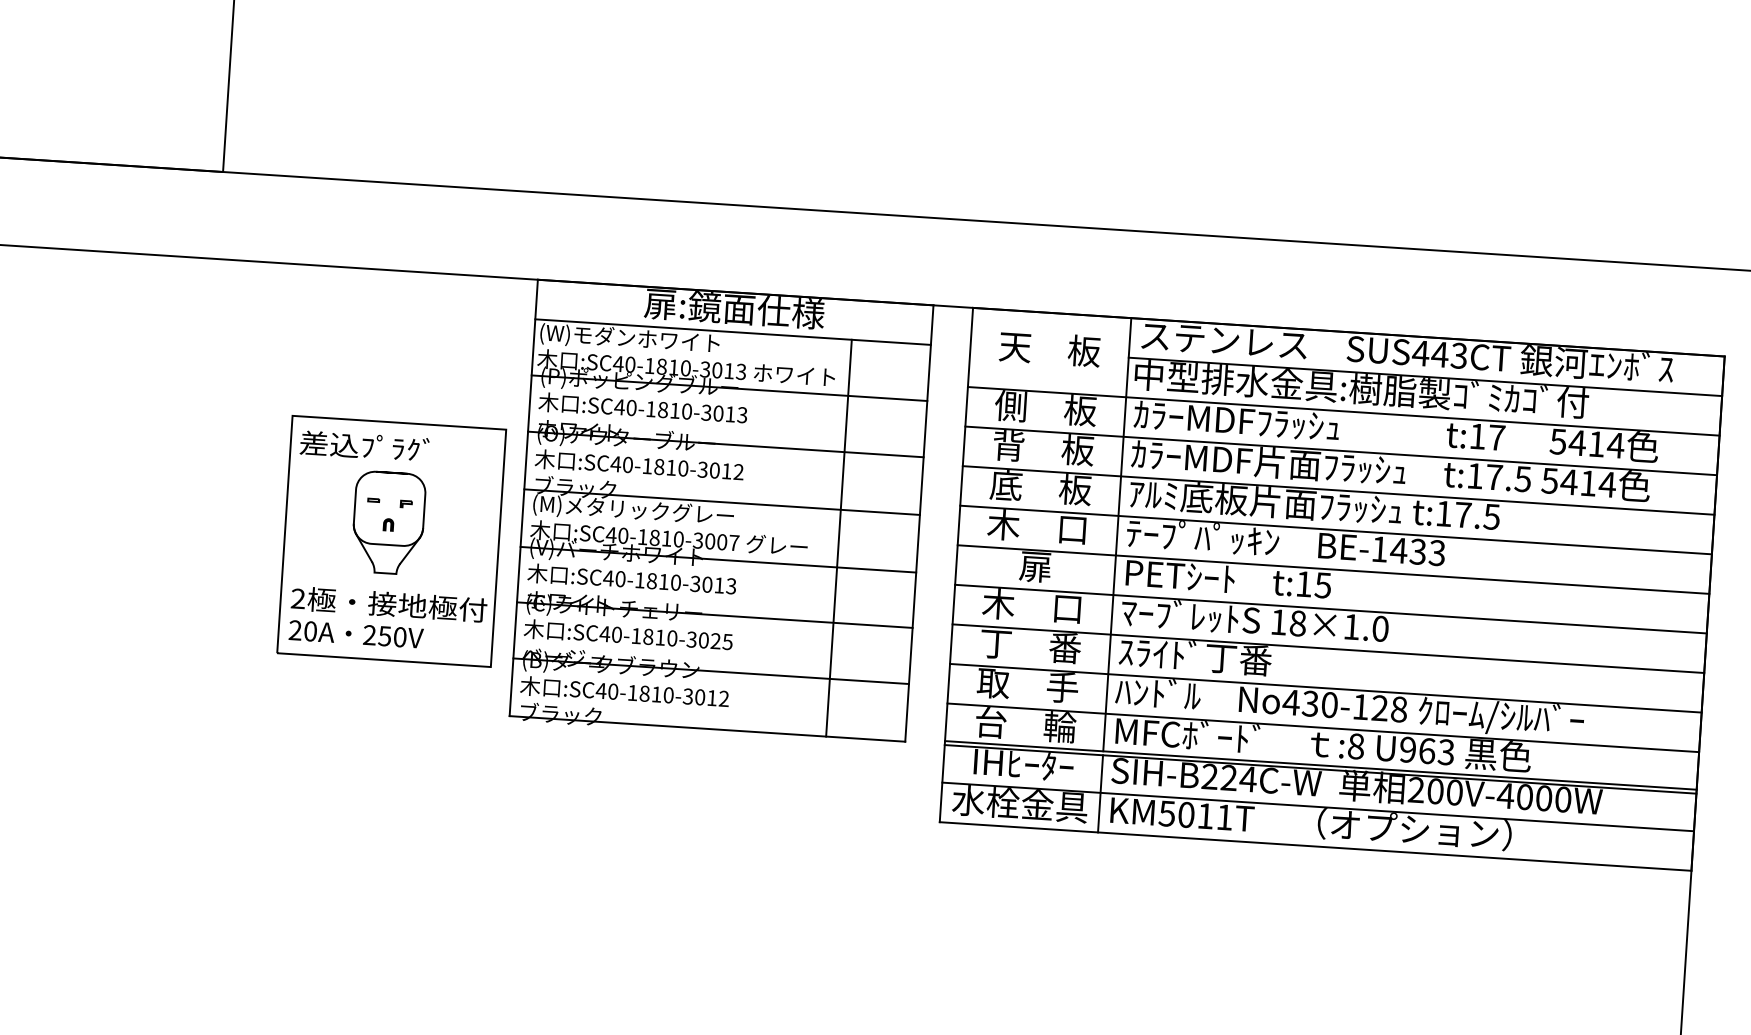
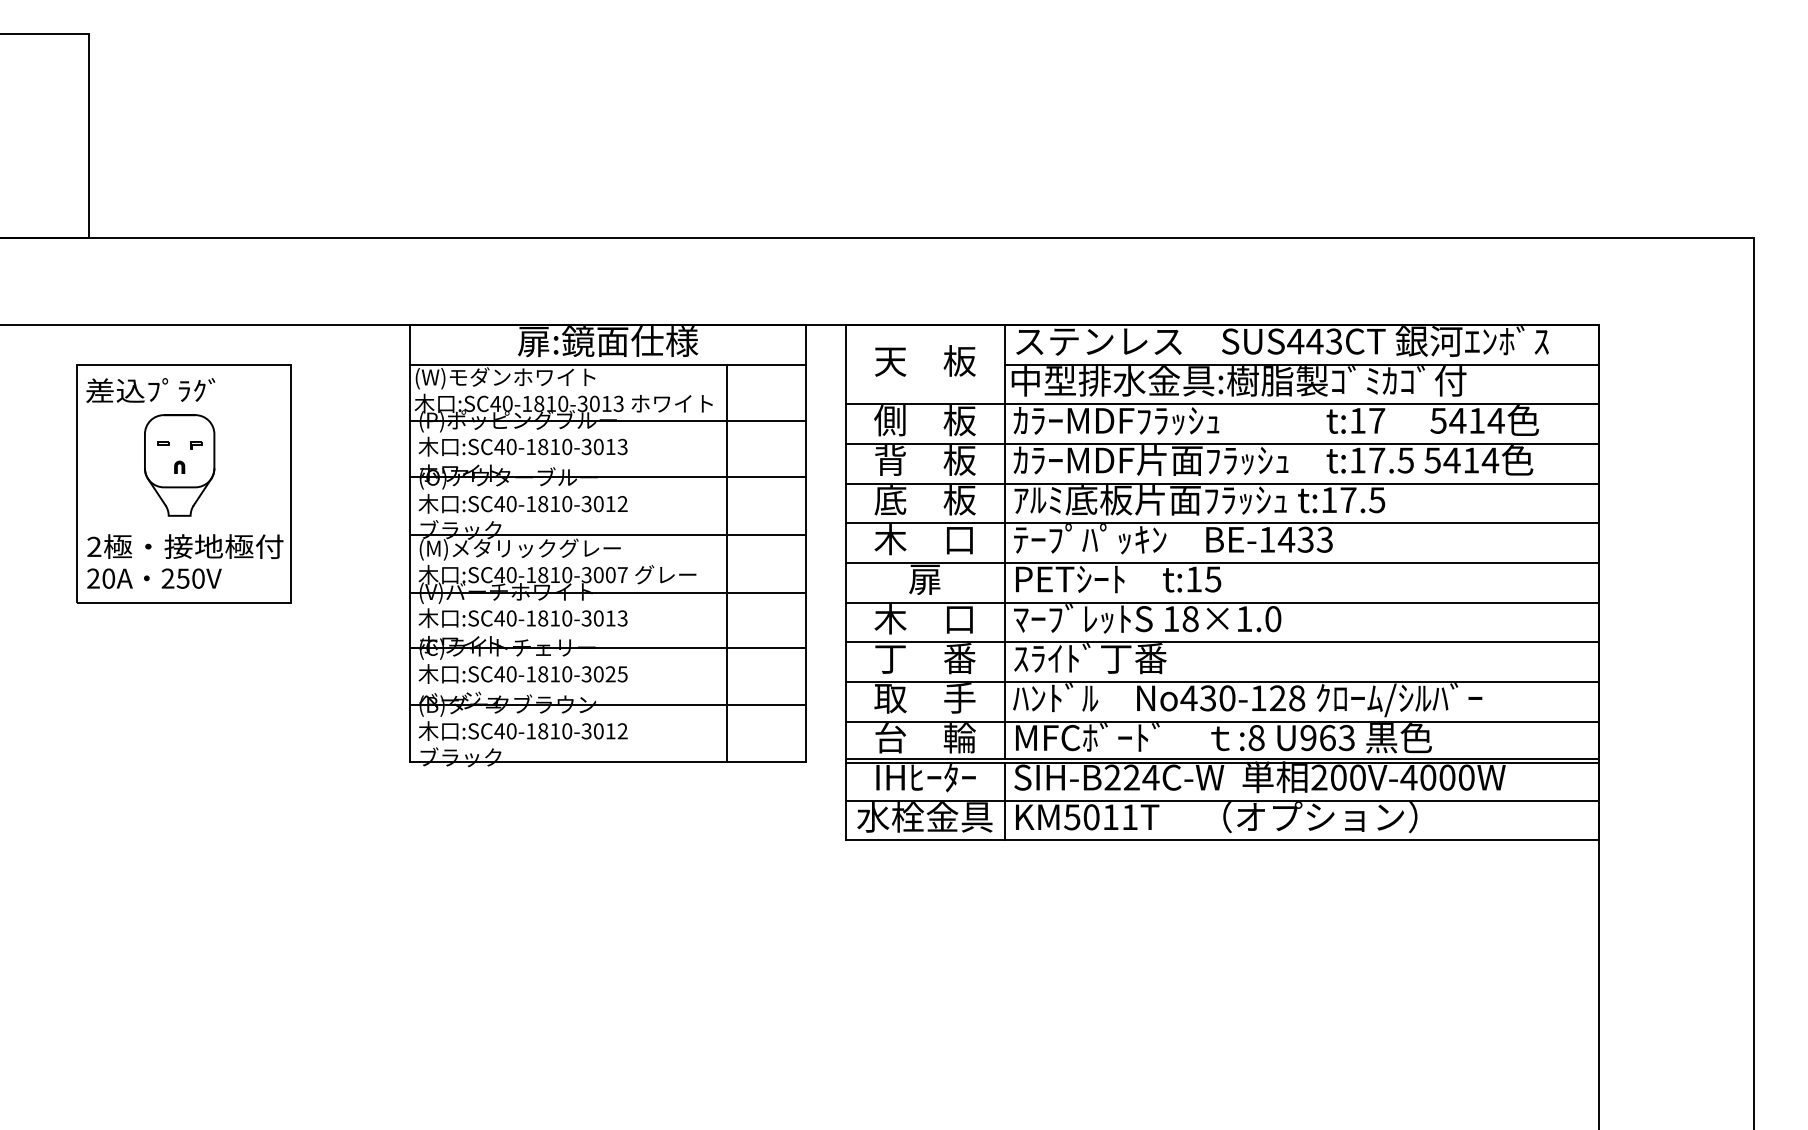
part: (391, 541) -> (183, 483), moved

